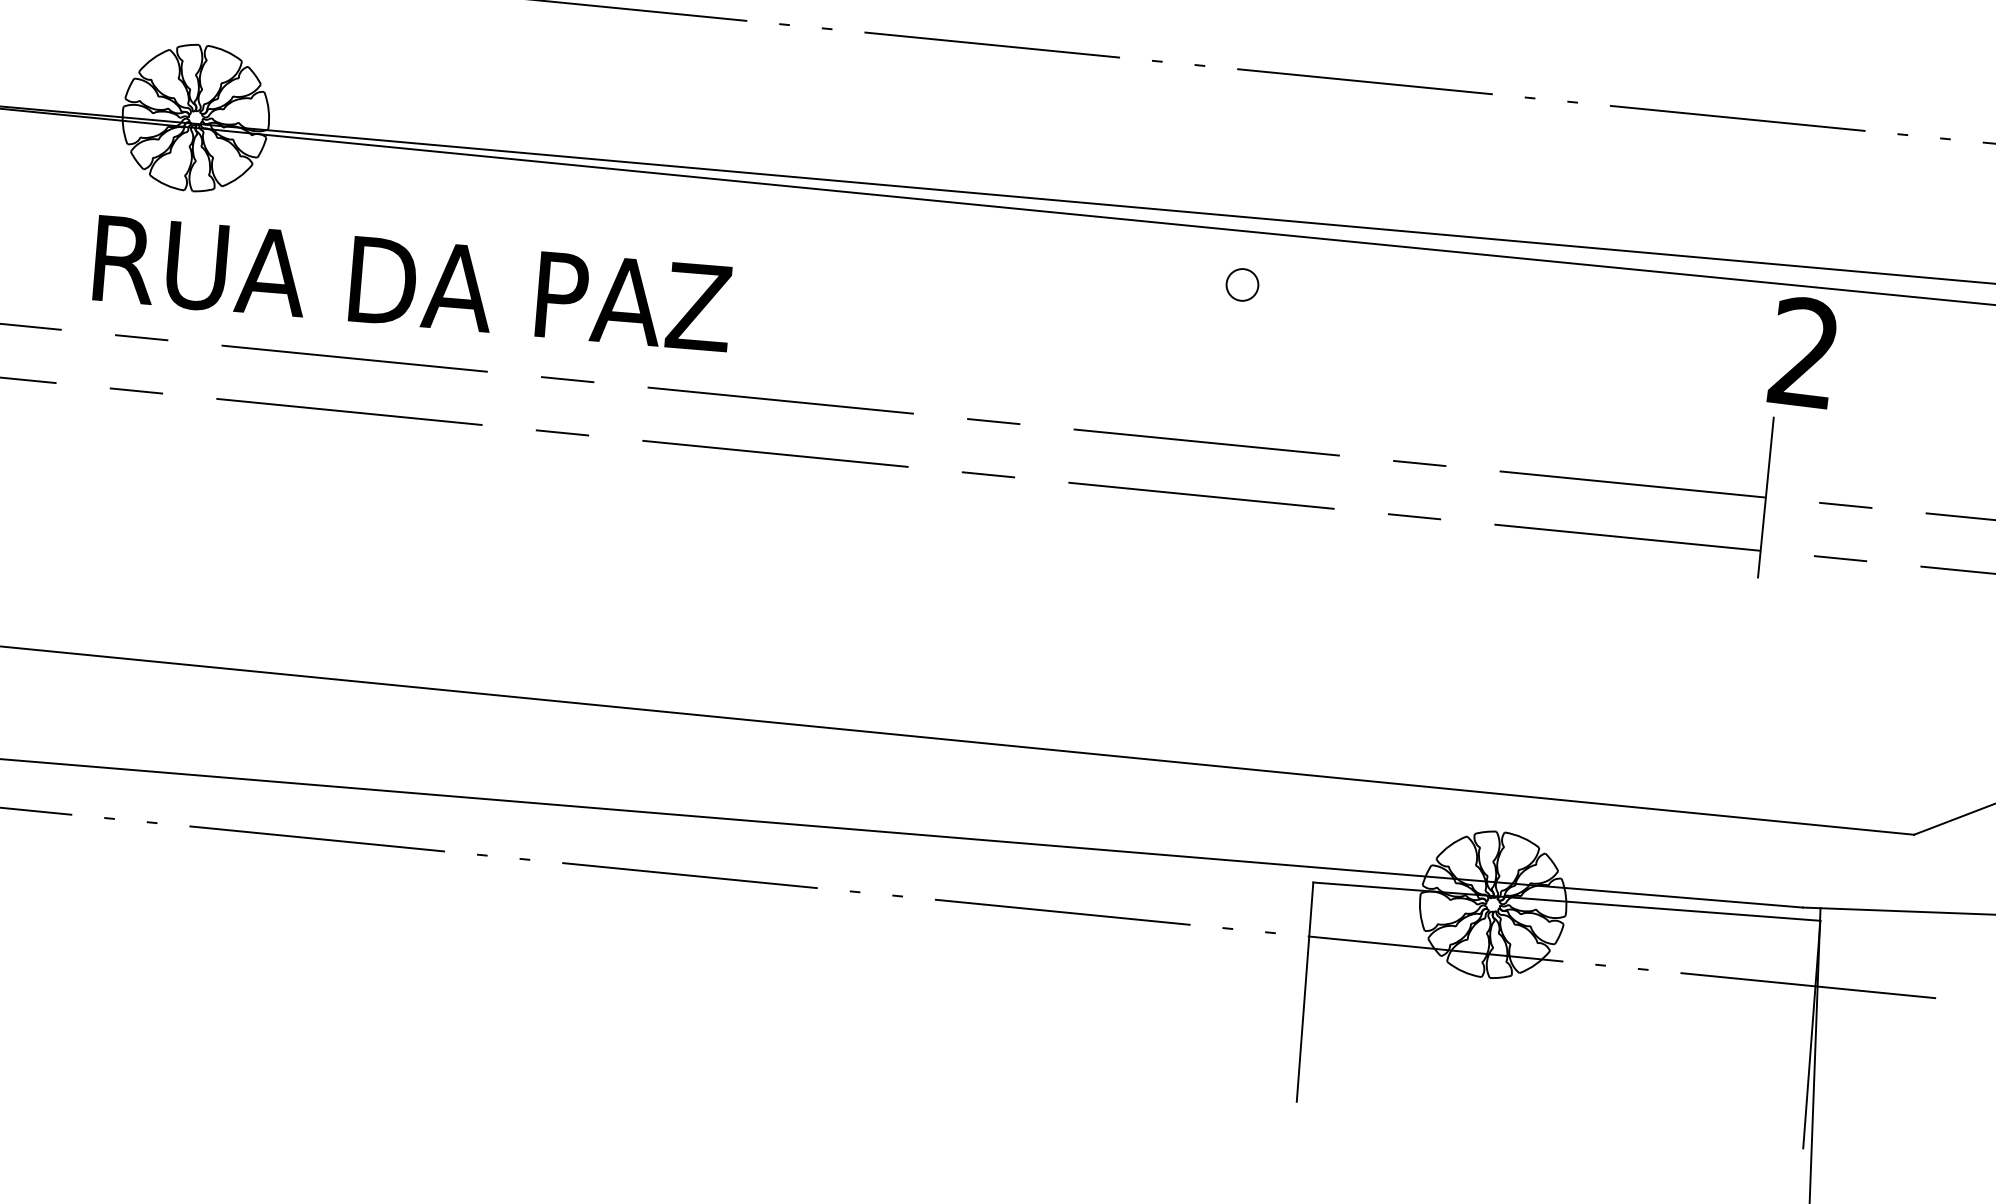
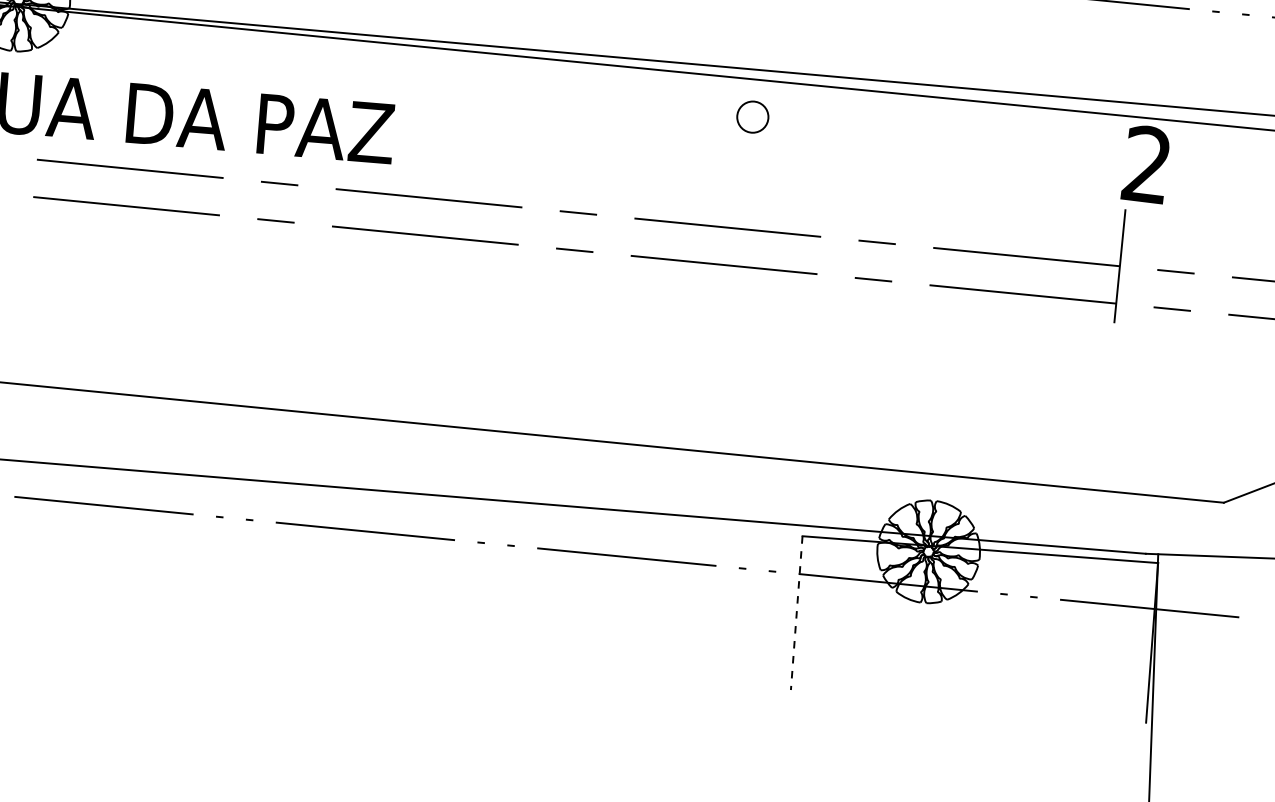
circle: (1242, 284) -> (752, 116), size x1.4
line: (1305, 992) -> (797, 613), solid -> dashed

